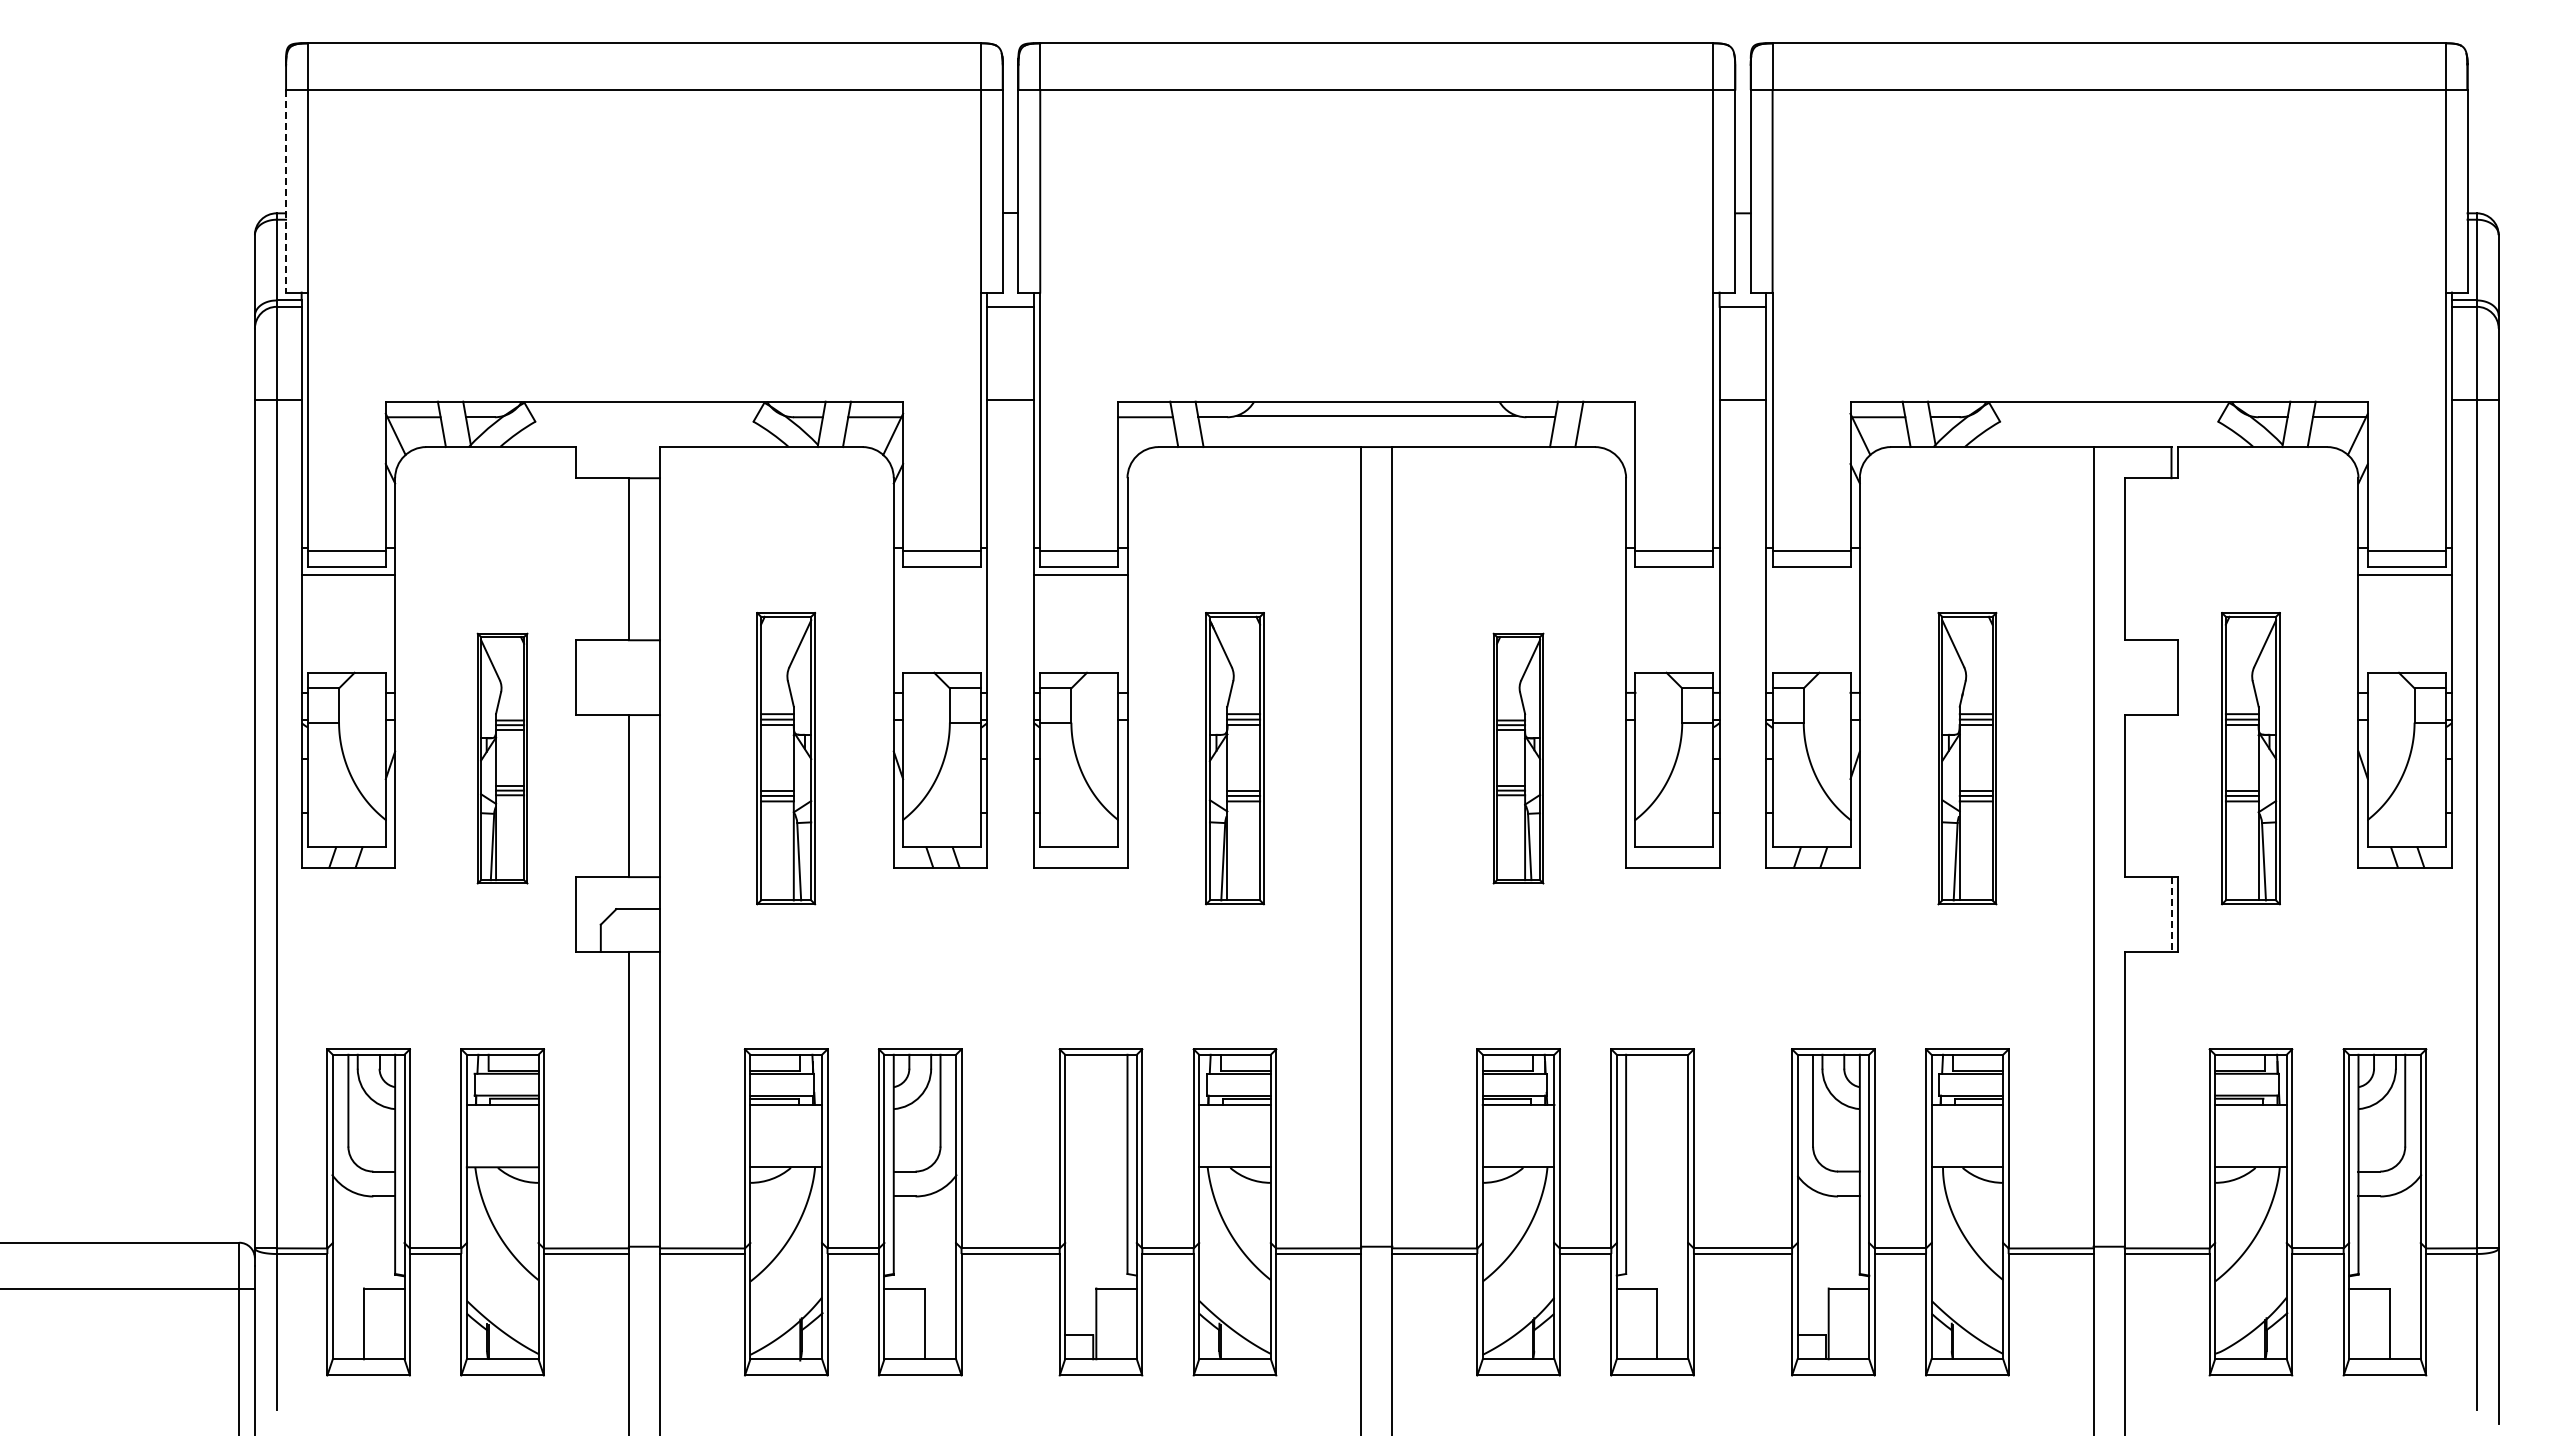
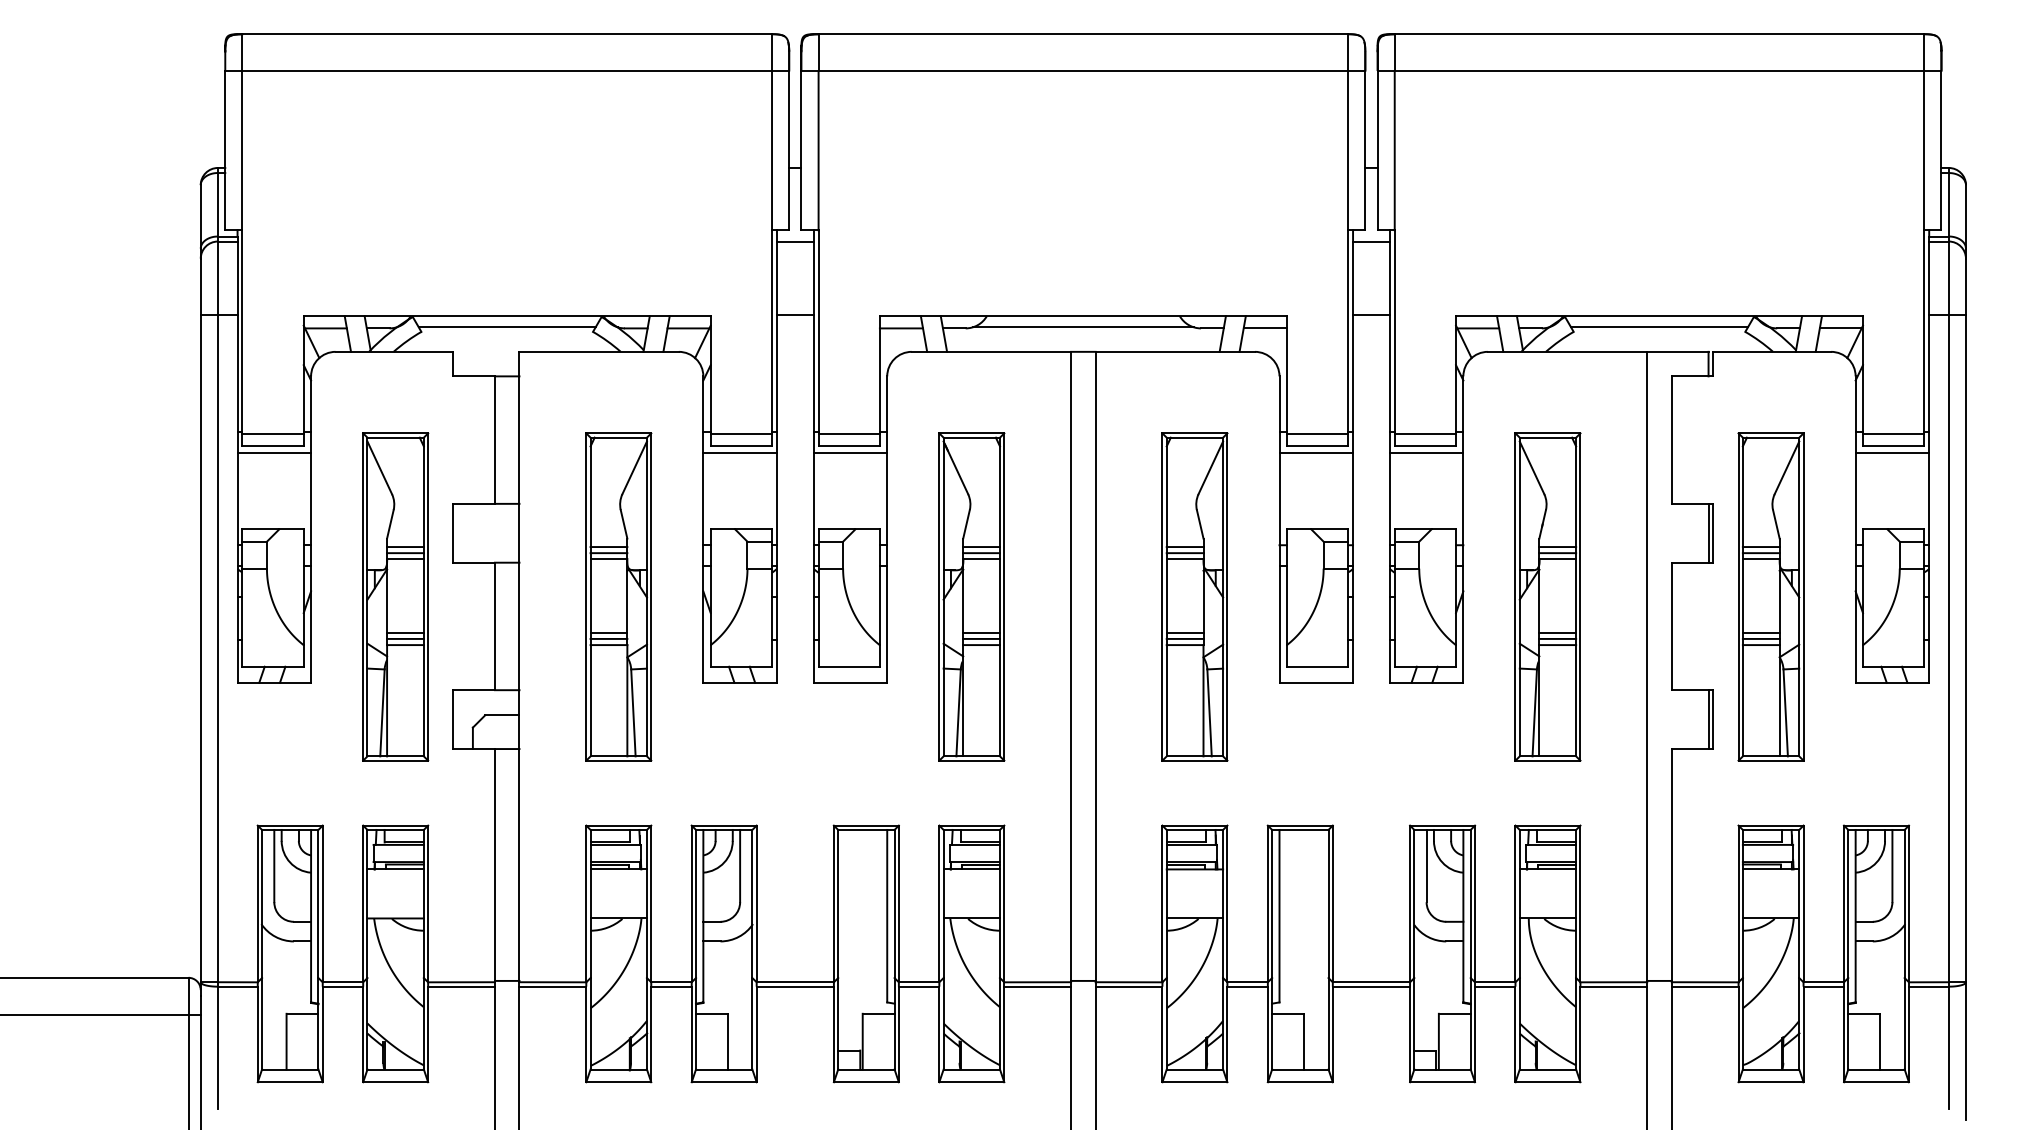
line: (286, 191) -> (225, 150), dashed -> solid
line: (644, 415) -> (507, 327), added
line: (2108, 415) -> (1658, 327), added
line: (1607, 417) -> (1264, 328), added
line: (940, 575) -> (740, 452), added
line: (1672, 575) -> (1315, 452), added
line: (1812, 575) -> (1426, 452), added
line: (2171, 677) -> (1708, 533), added
part: (502, 758) -> (395, 596), size x1.67
part: (785, 758) -> (618, 596), size x1.43
part: (1234, 758) -> (971, 596), size x1.43
part: (1518, 758) -> (1194, 596), size x1.67
part: (1967, 758) -> (1548, 596), size x1.43
part: (2250, 758) -> (1770, 596), size x1.43
line: (2171, 915) -> (1708, 720), dashed -> solid

